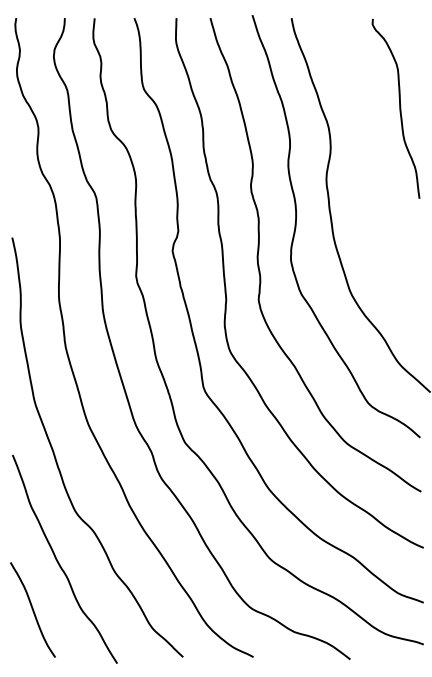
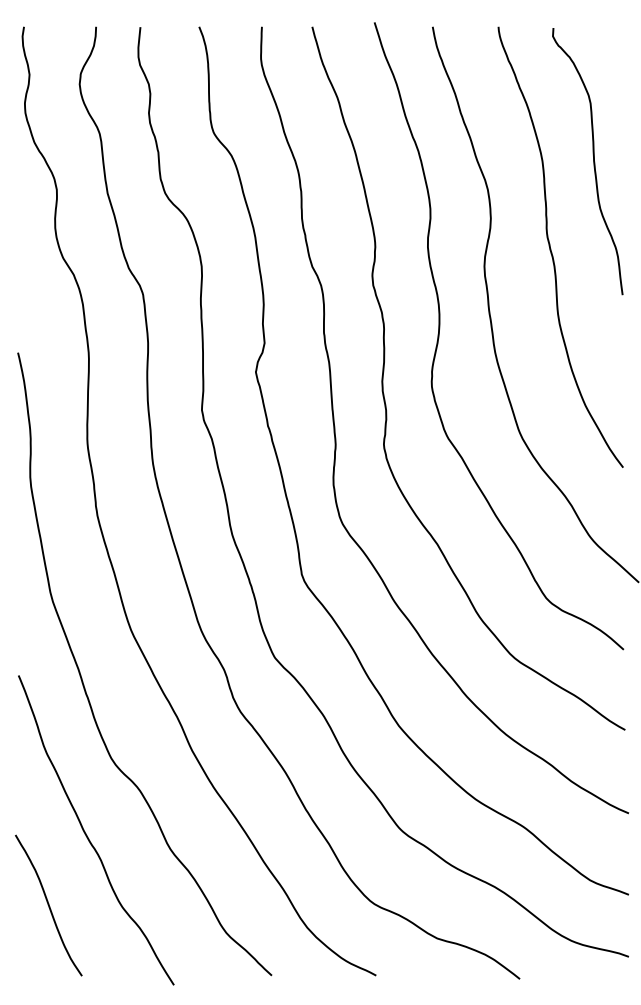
curve: (372, 169) -> (552, 251), added

